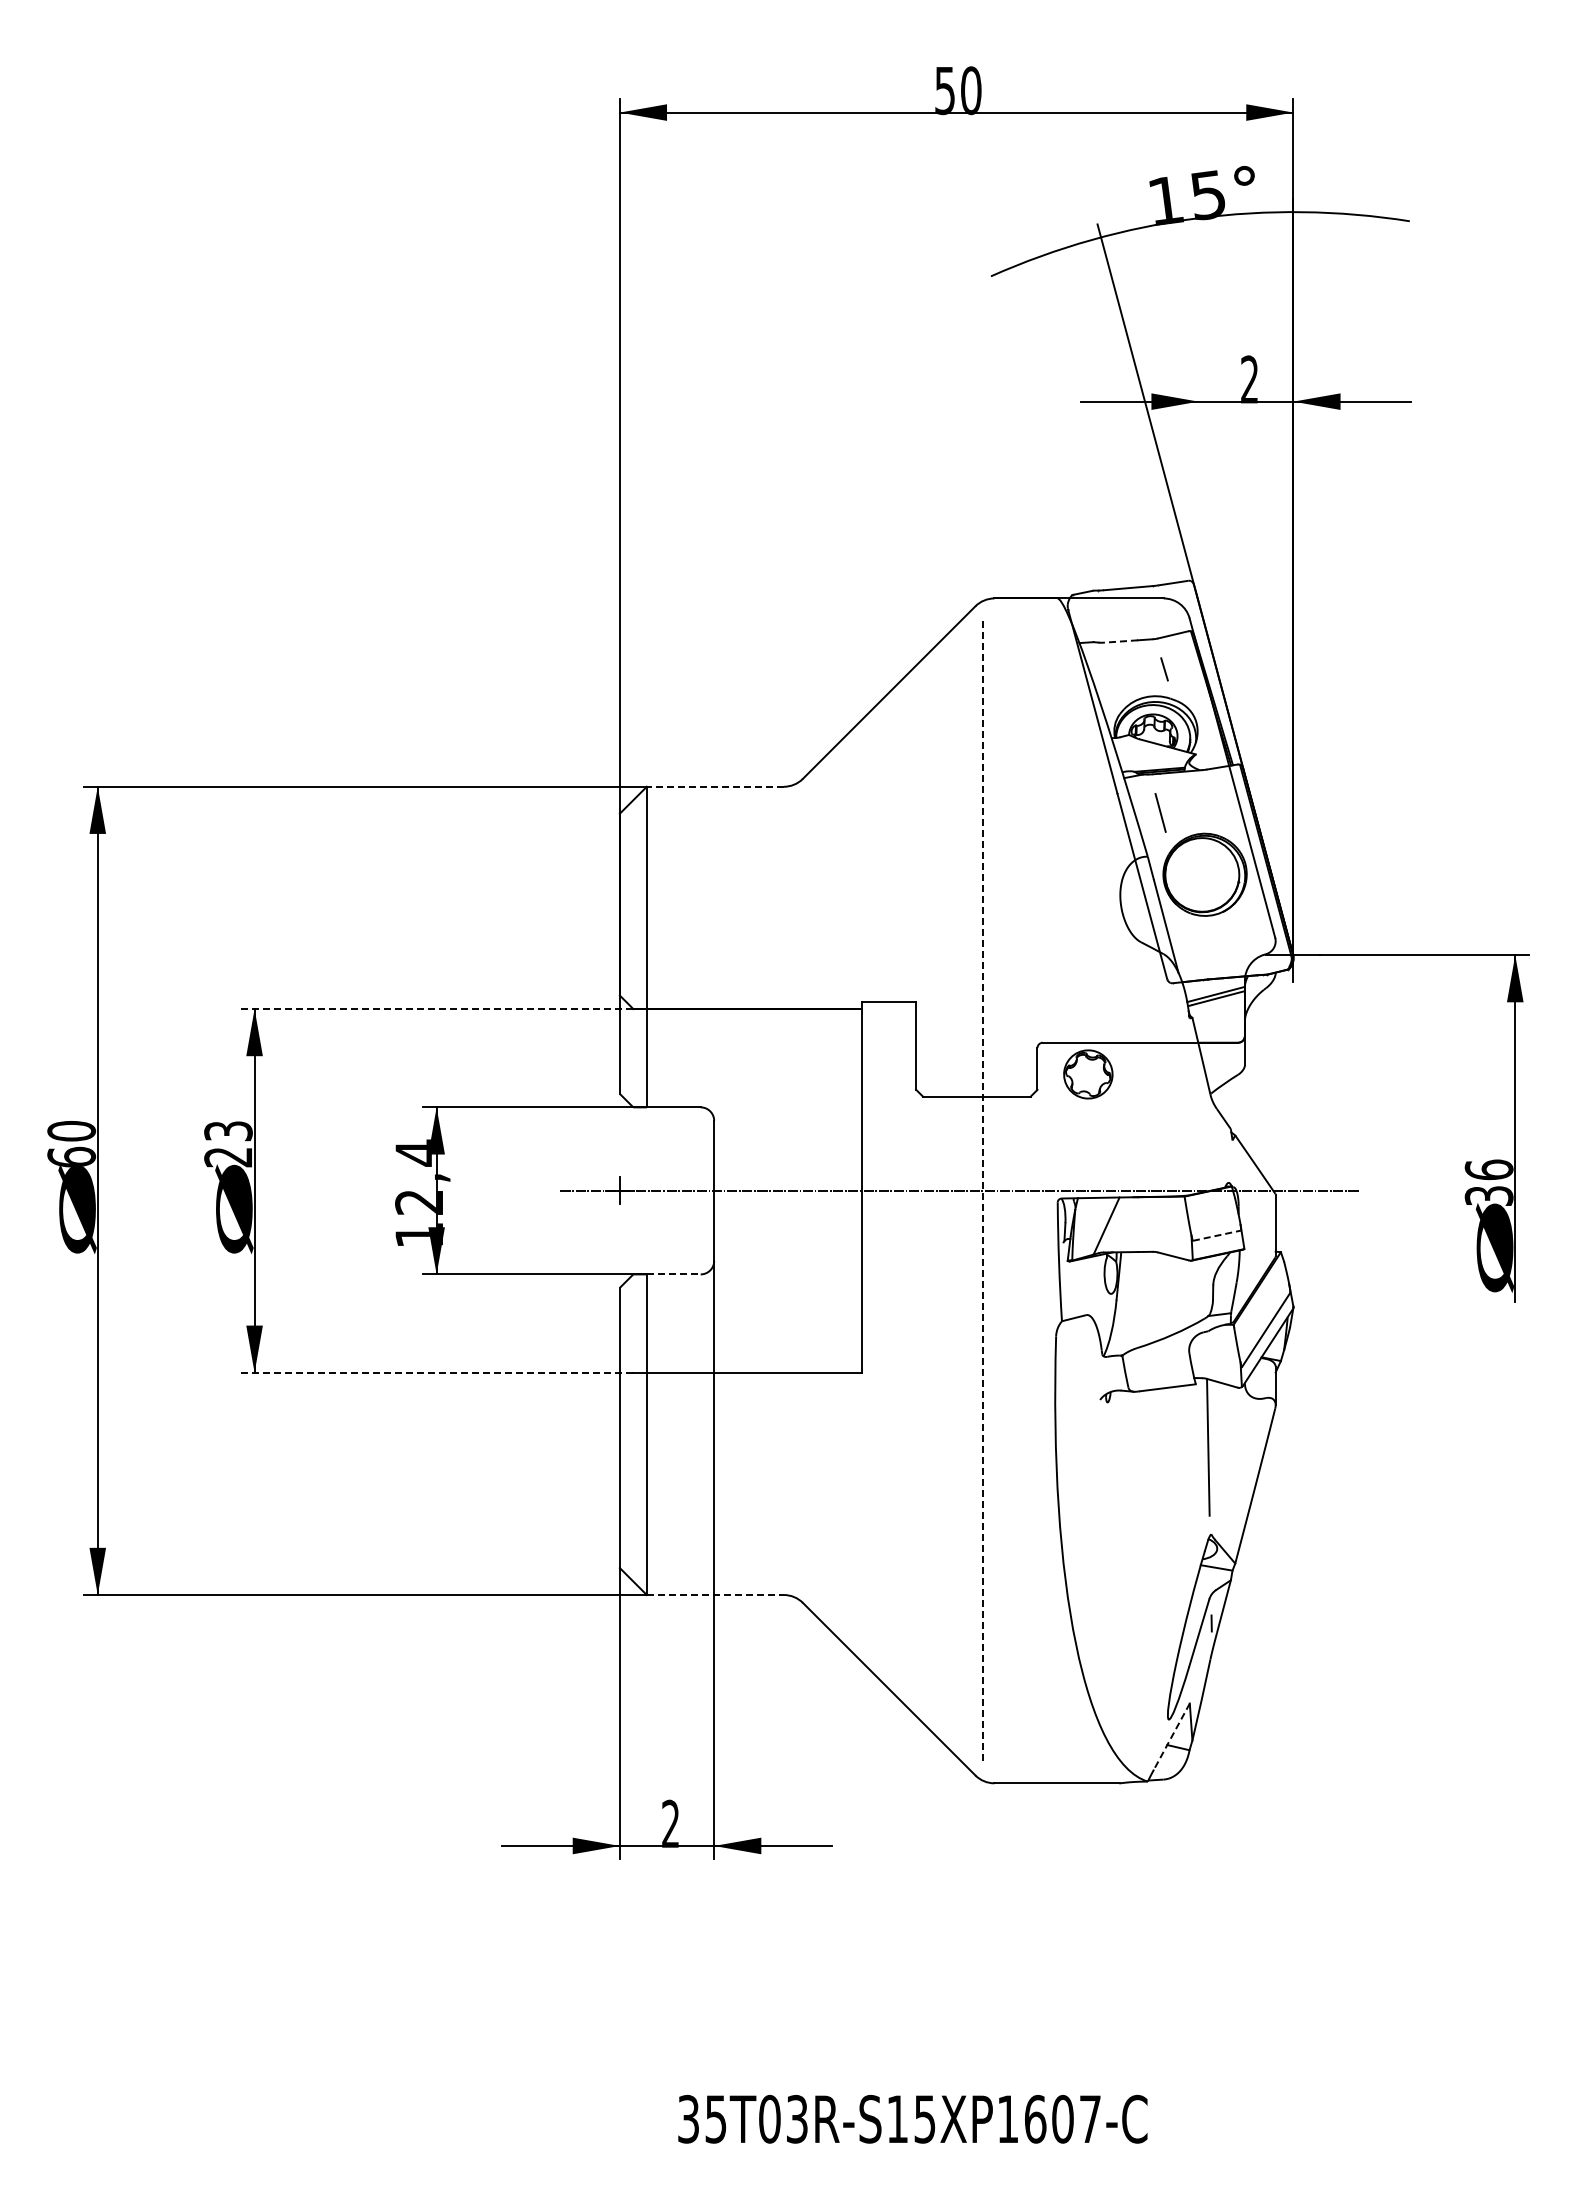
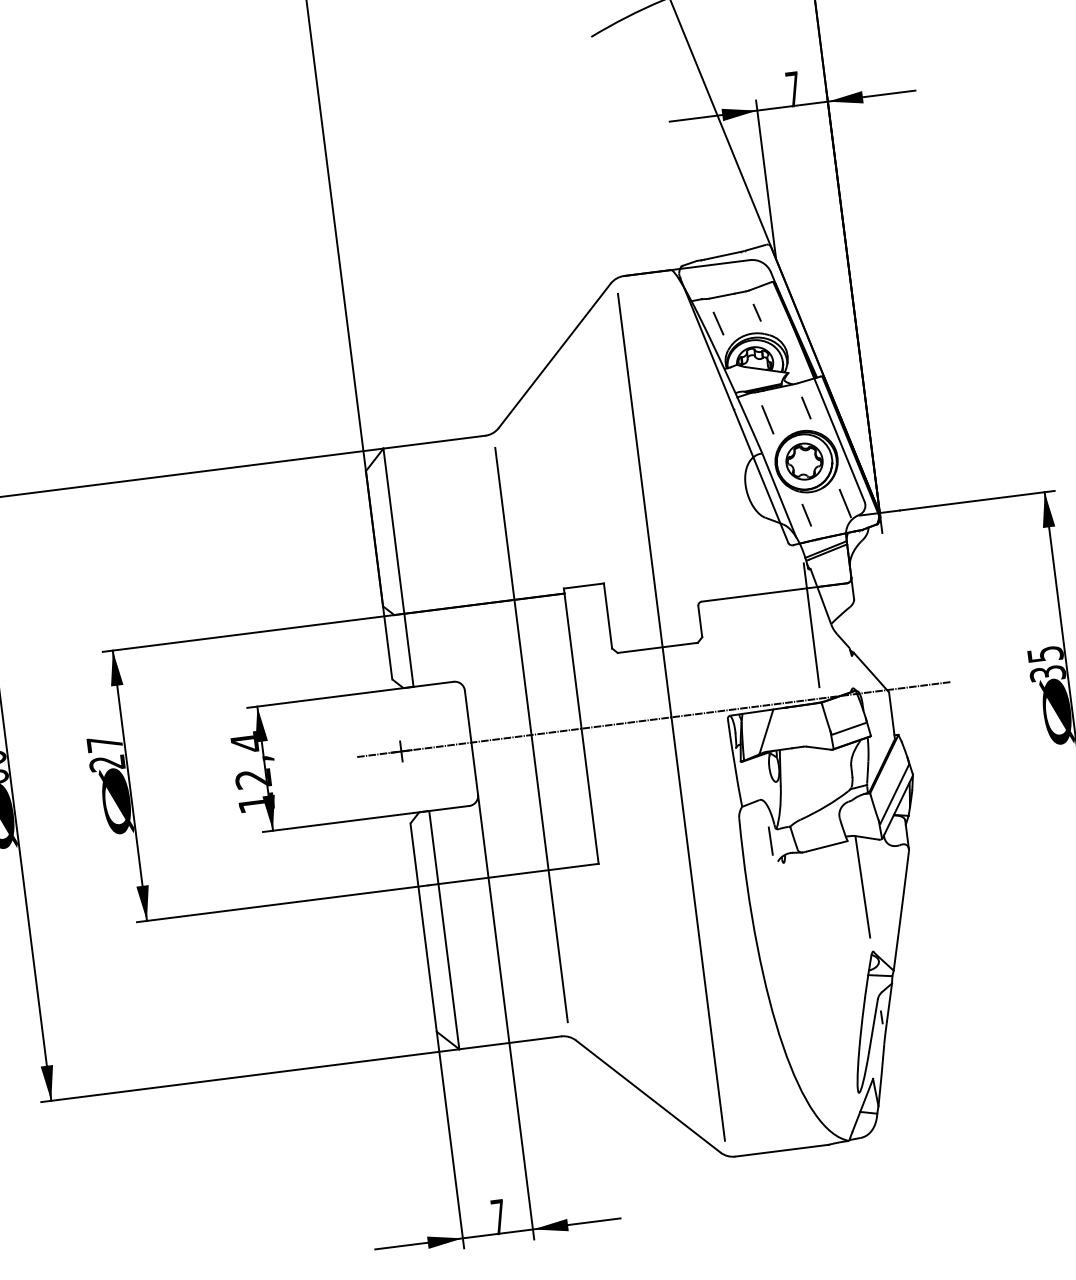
text: (1249, 379) -> (793, 89), 2 -> 7
line: (1198, 493) -> (765, 178), added
line: (1121, 641) -> (722, 296), dashed -> solid
line: (1111, 677) -> (718, 323), added
line: (715, 786) -> (434, 441), dashed -> solid
line: (1213, 803) -> (806, 407), added
line: (1249, 936) -> (845, 503), added
line: (1196, 945) -> (806, 514), added
line: (436, 1009) -> (248, 633), dashed -> solid
part: (1088, 1074) -> (804, 461), moved
line: (1184, 1092) -> (811, 625), added
text: (228, 1131) -> (104, 744), 23 -> 27
text: (1488, 1169) -> (1044, 654), 36 -> 35
line: (795, 1190) -> (531, 734), added
line: (983, 1190) -> (671, 717), dashed -> solid
line: (1216, 1235) -> (848, 728), dashed -> solid
line: (673, 1274) -> (449, 808), dashed -> solid
line: (1093, 1371) -> (770, 841), added
line: (436, 1372) -> (282, 903), dashed -> solid
line: (715, 1595) -> (510, 1043), dashed -> solid
line: (1171, 1736) -> (862, 1105), dashed -> solid
text: (670, 1823) -> (498, 1216), 2 -> 7

